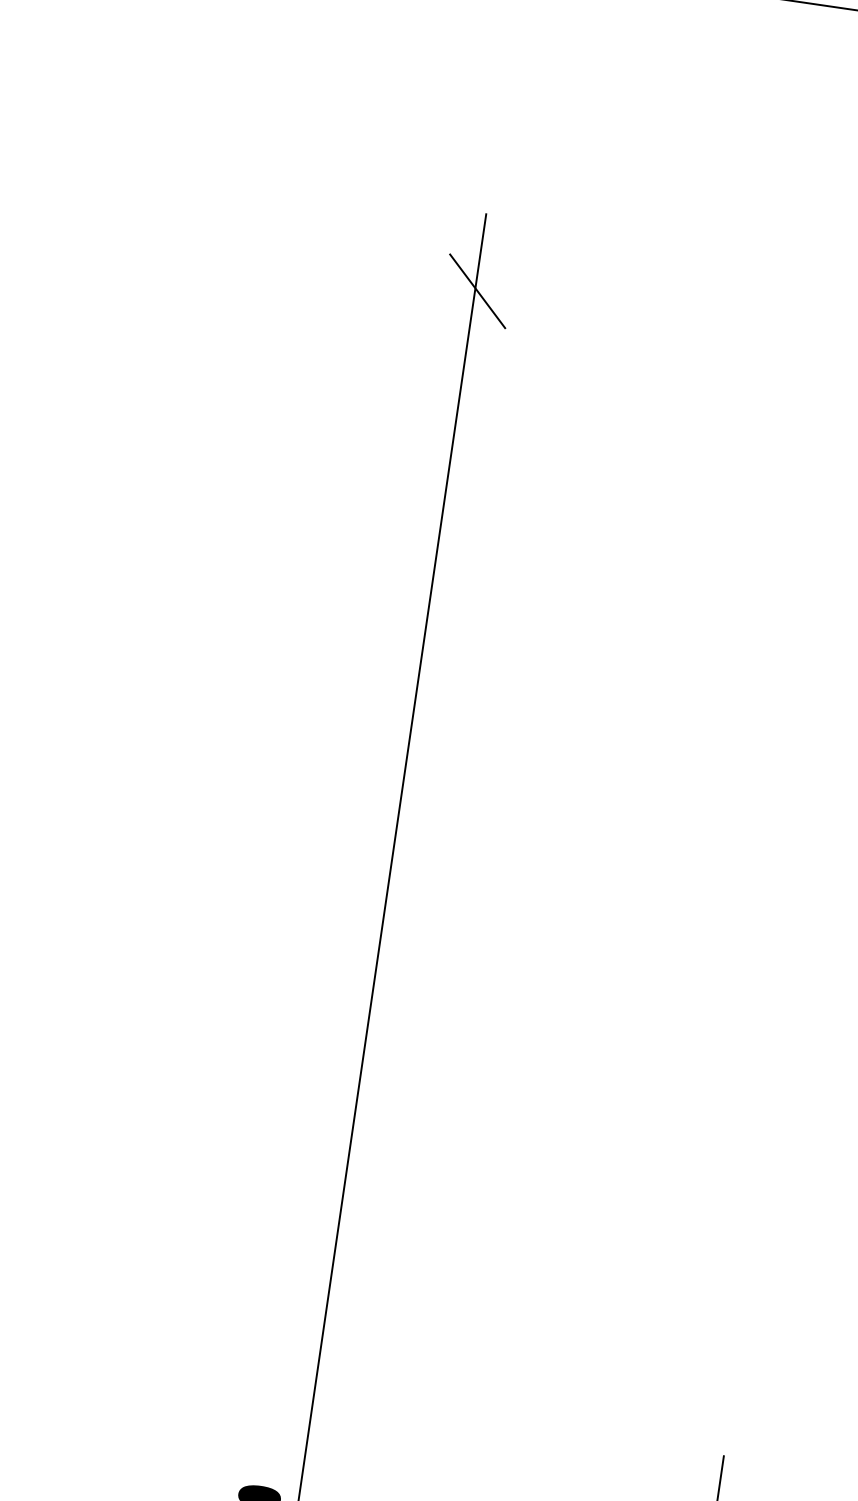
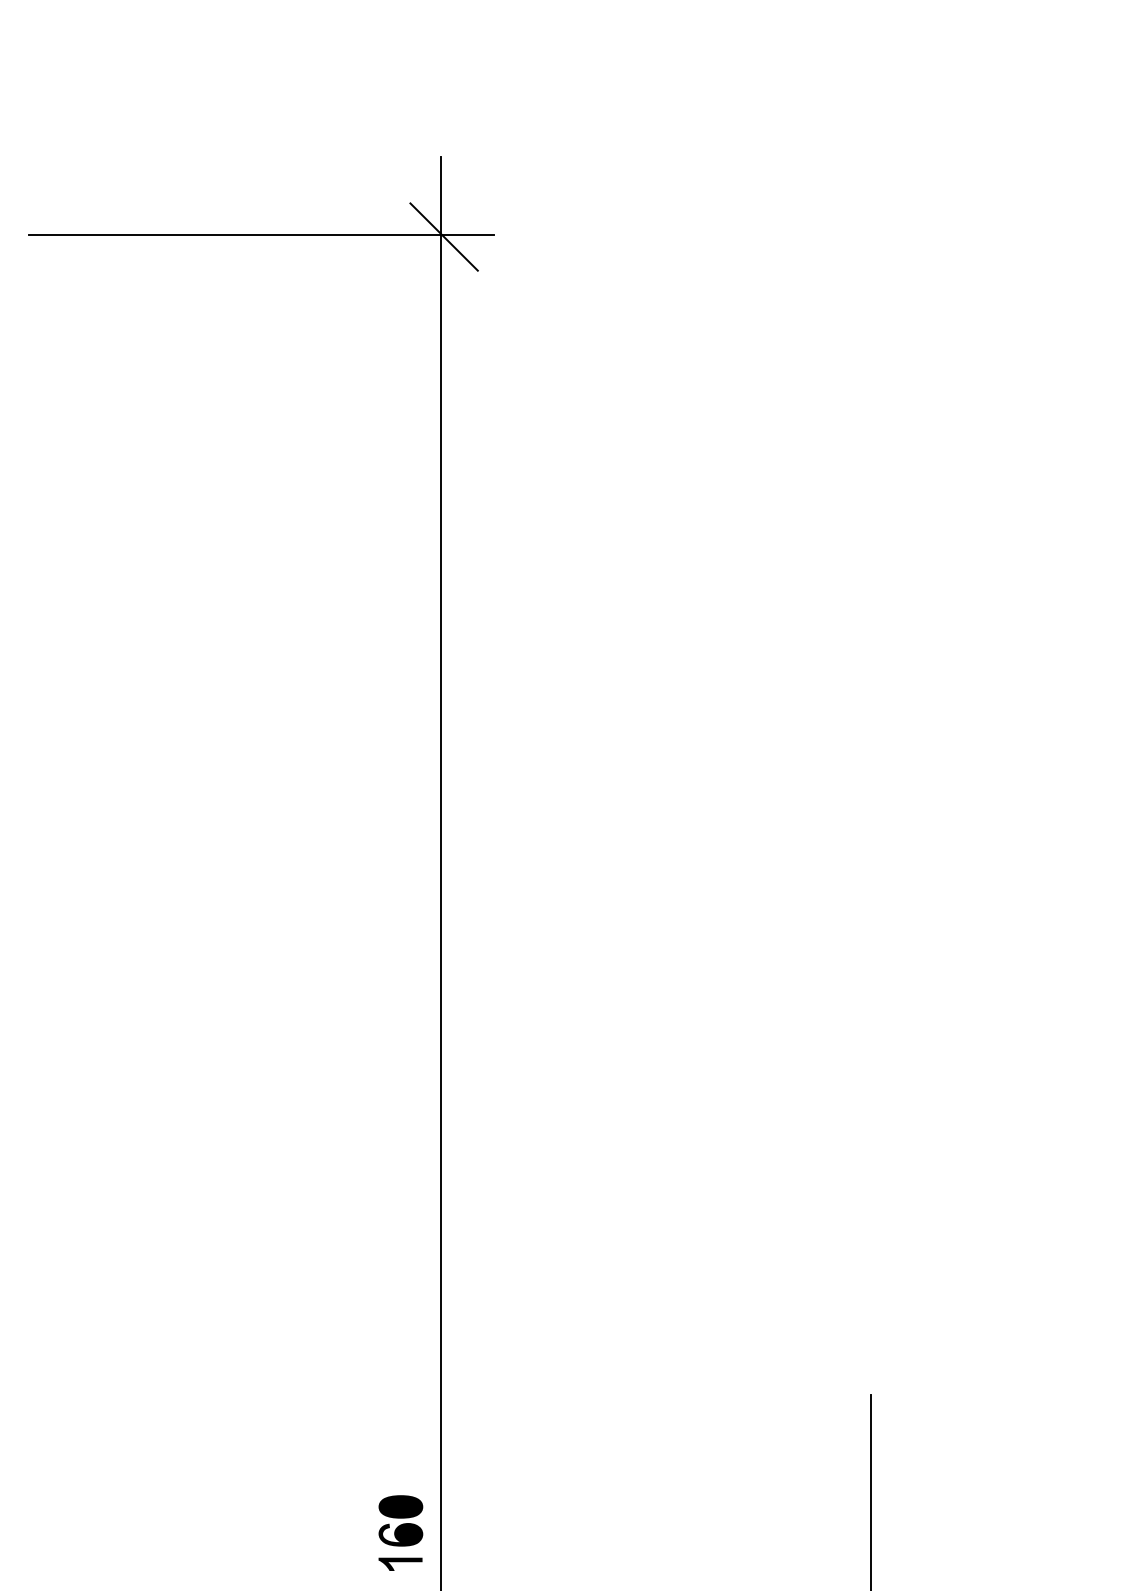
line: (303, 264) -> (261, 235), added

